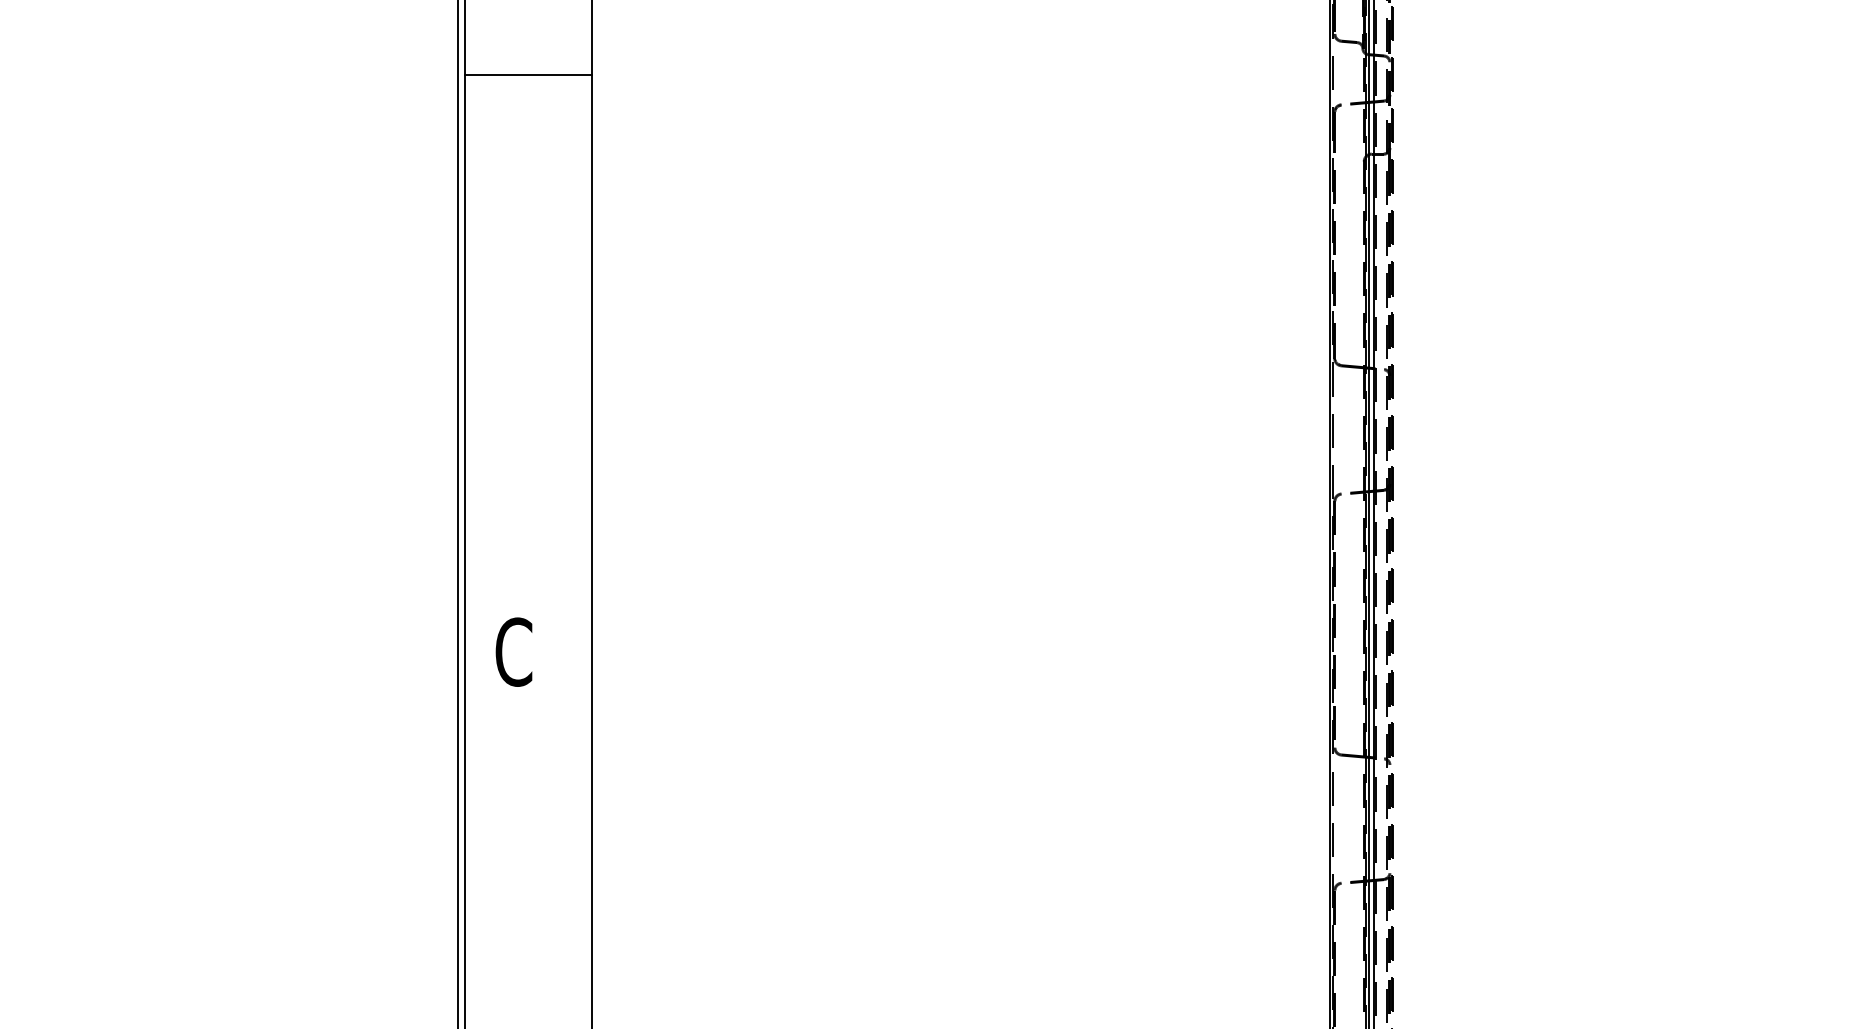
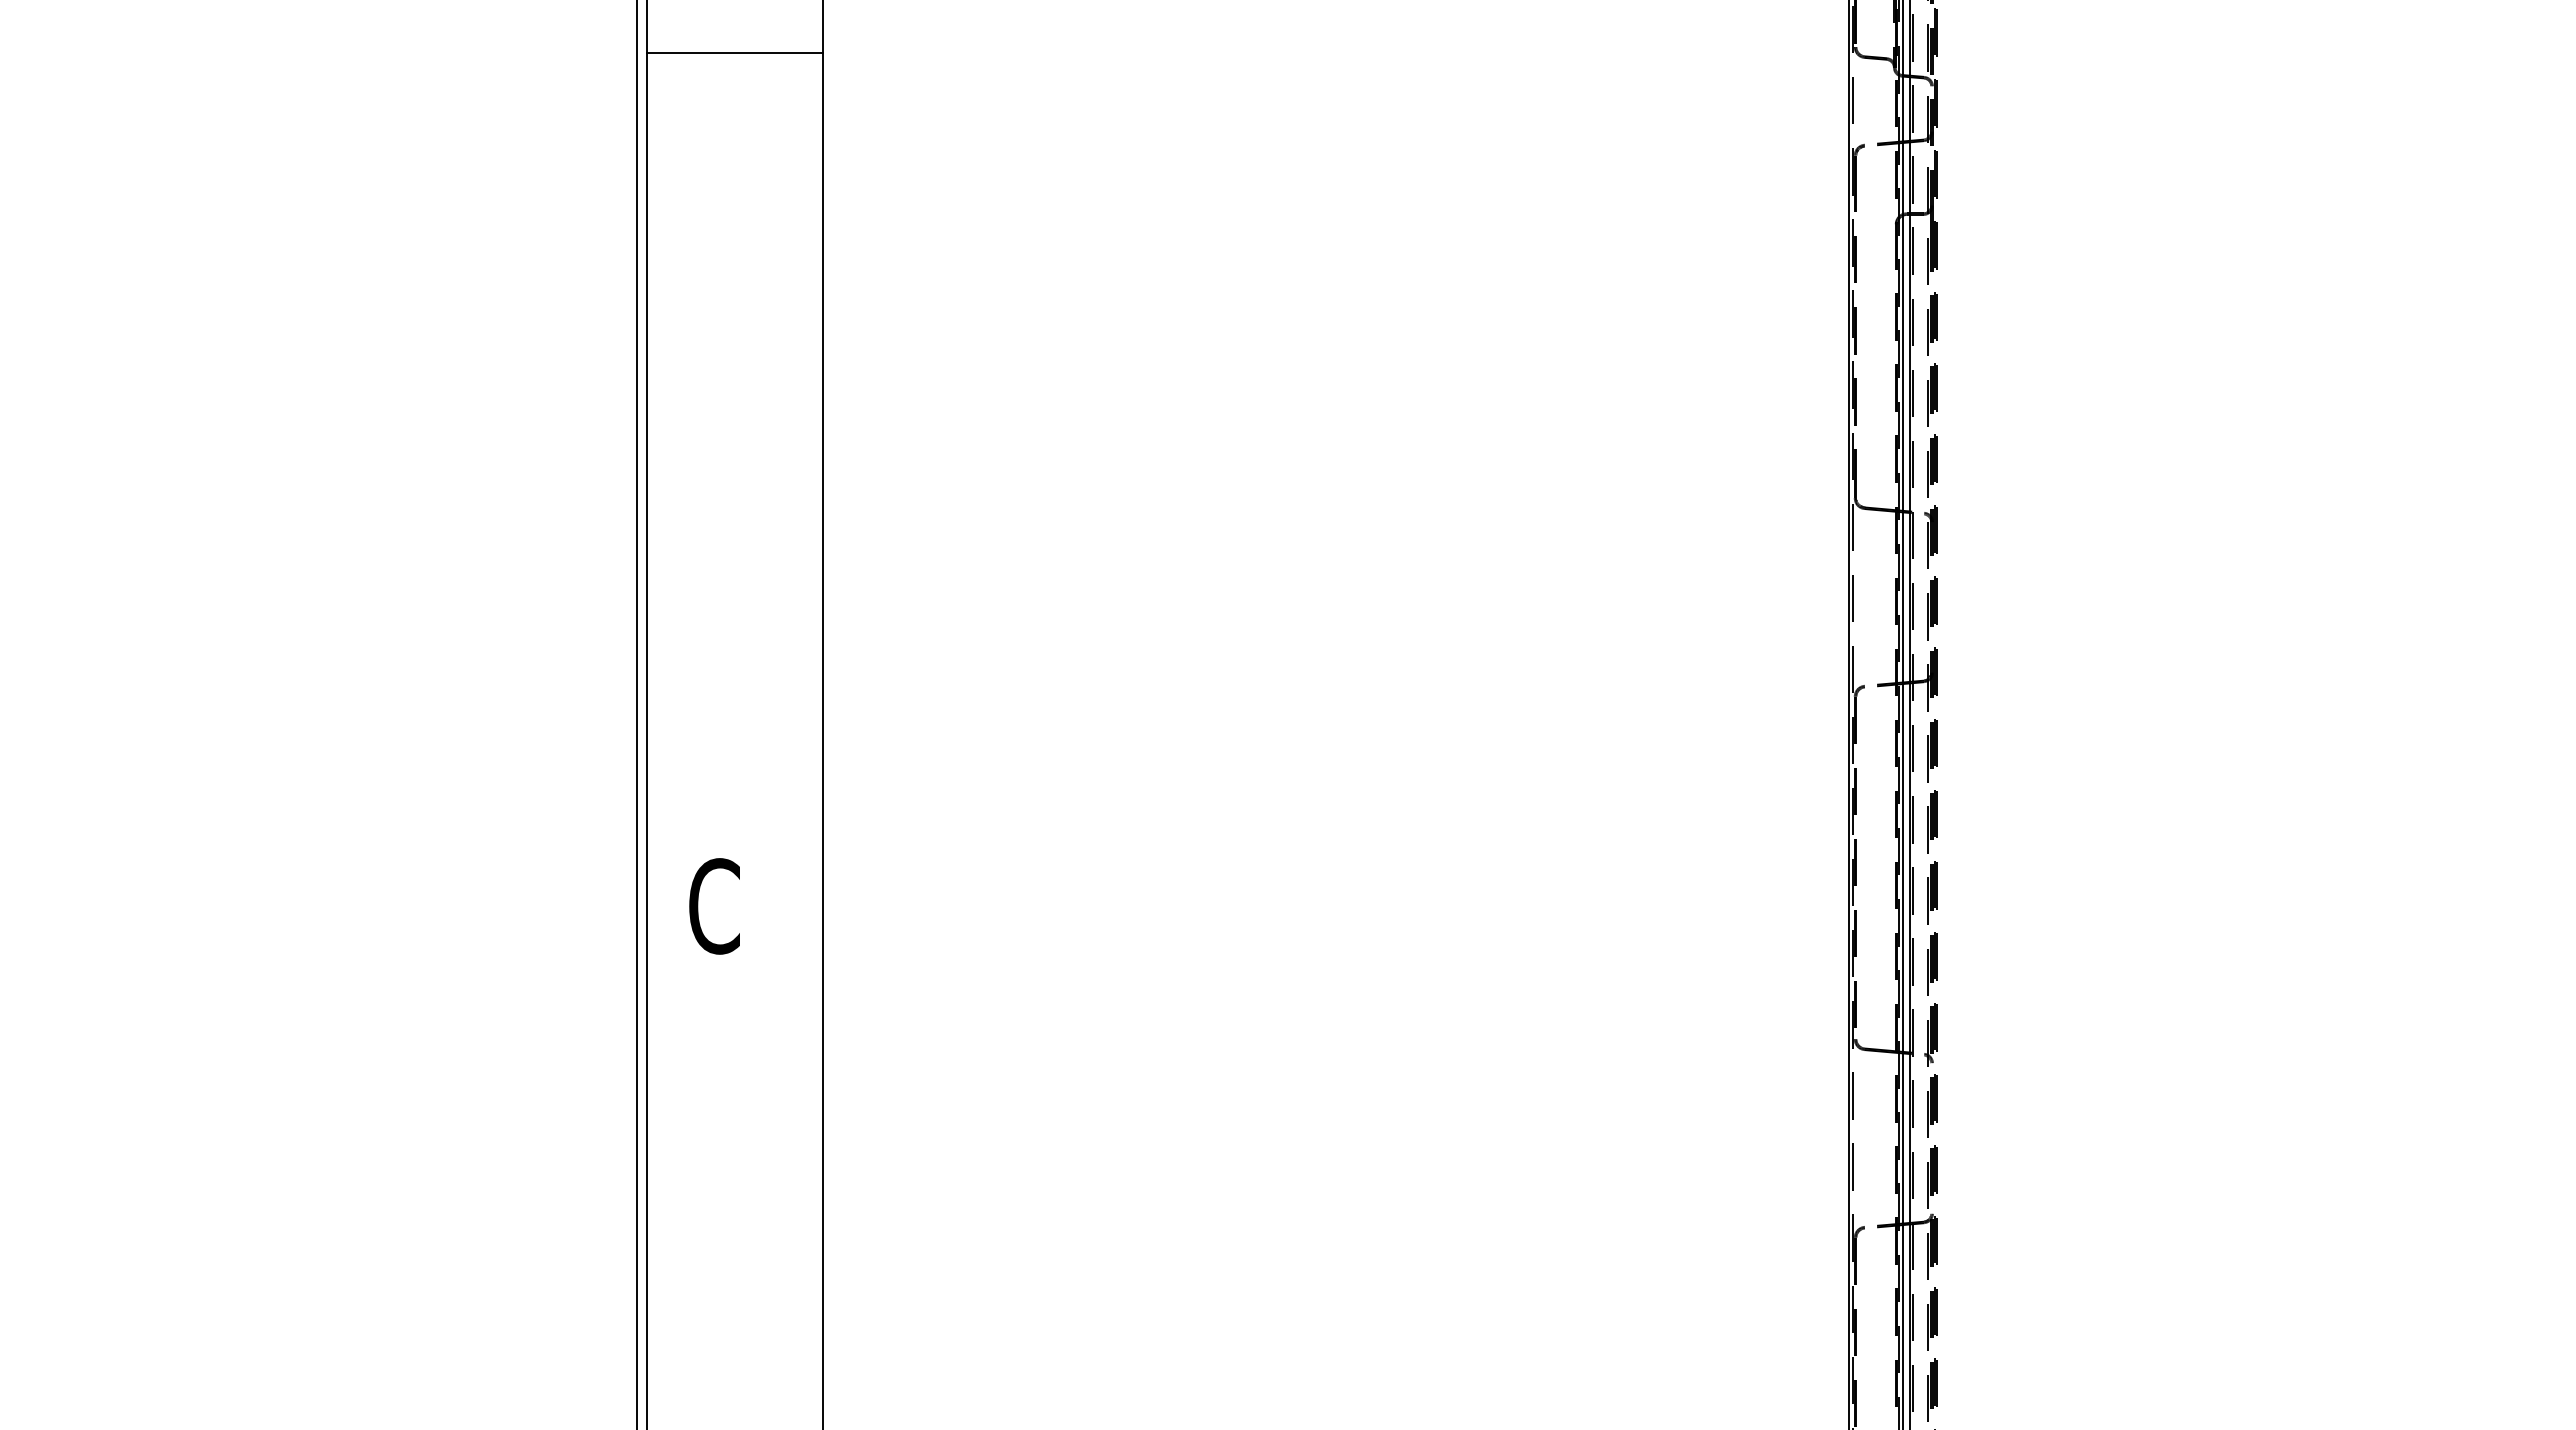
line: (529, 74) -> (735, 53), moved

